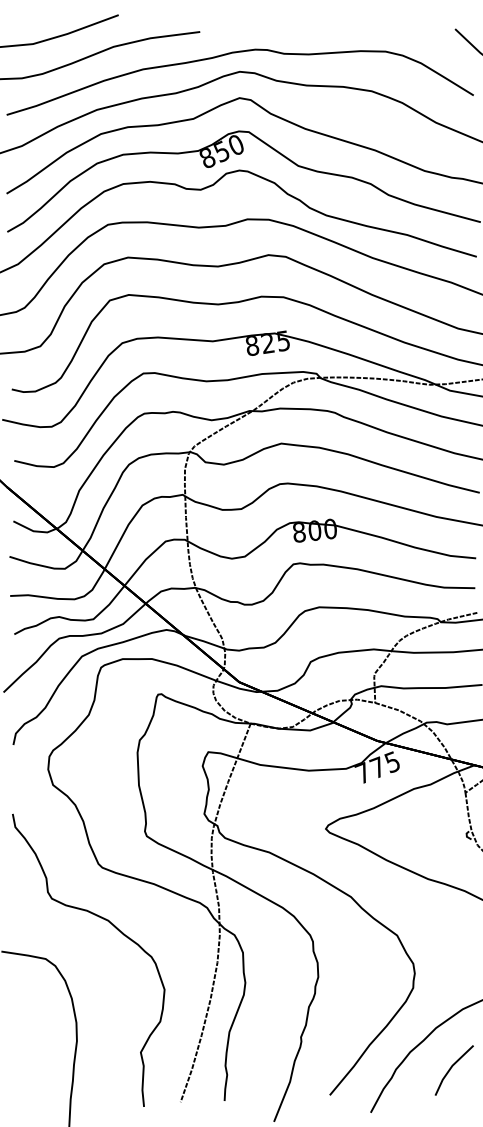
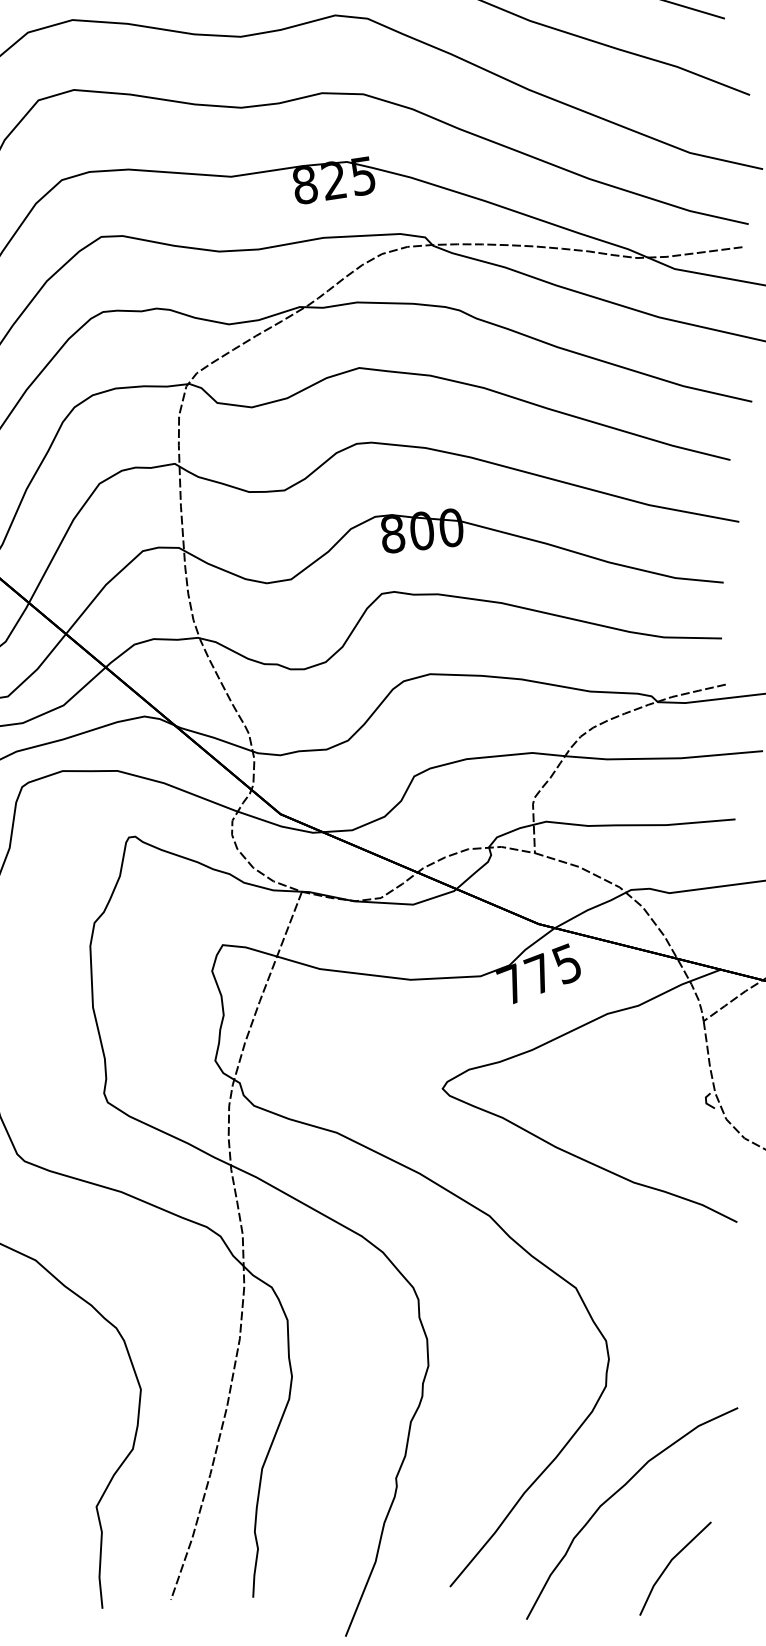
line: (451, 1068) -> (670, 1564), moved

